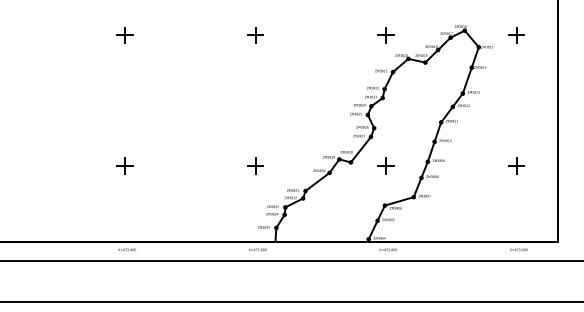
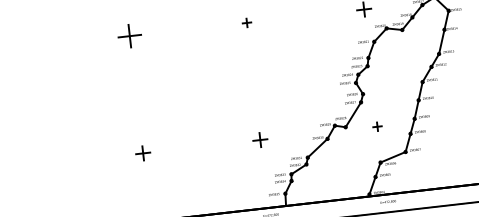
part: (124, 35) -> (129, 36), size x1.6
part: (255, 35) -> (247, 23), size x0.6
part: (385, 165) -> (377, 126), size x0.6

